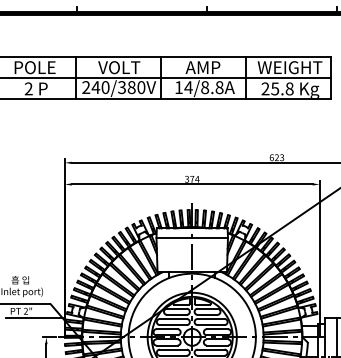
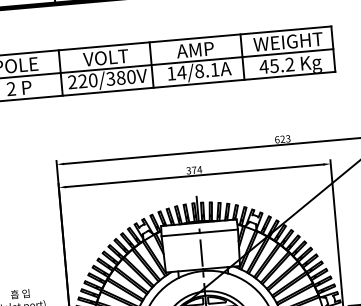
text: (95, 87) -> (82, 81), 240/380V -> 220/380V
text: (219, 87) -> (214, 69), 14/8.8A -> 14/8.1A
text: (277, 88) -> (276, 65), 25.8 -> 45.2

